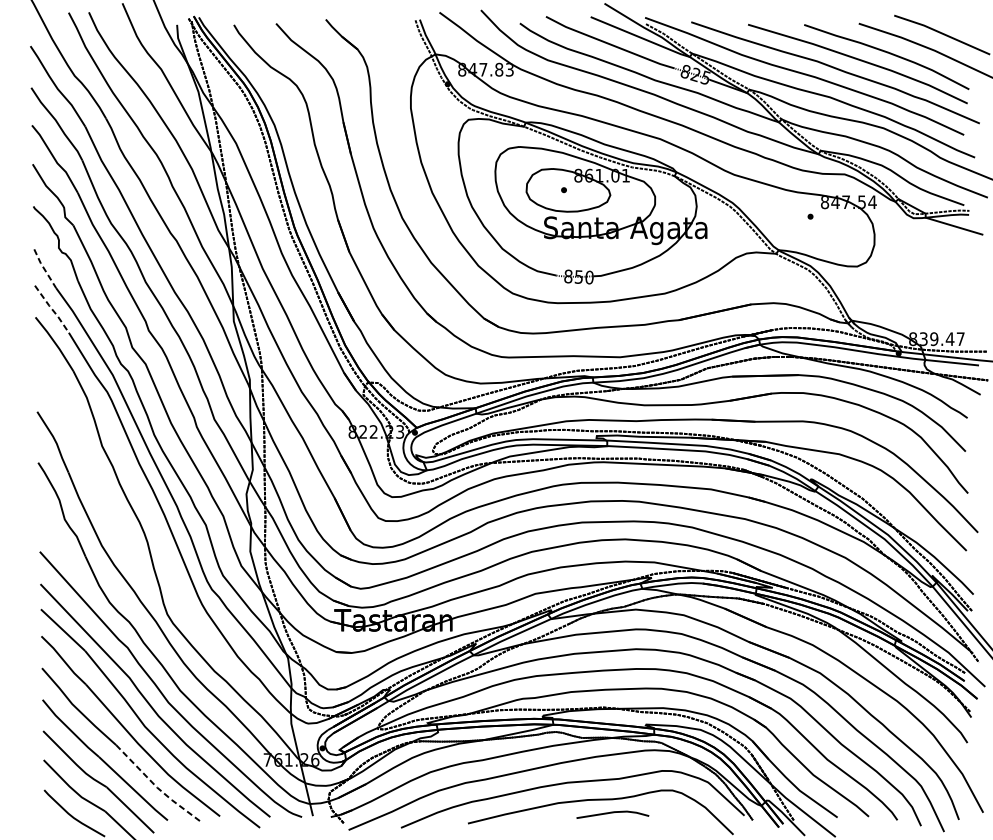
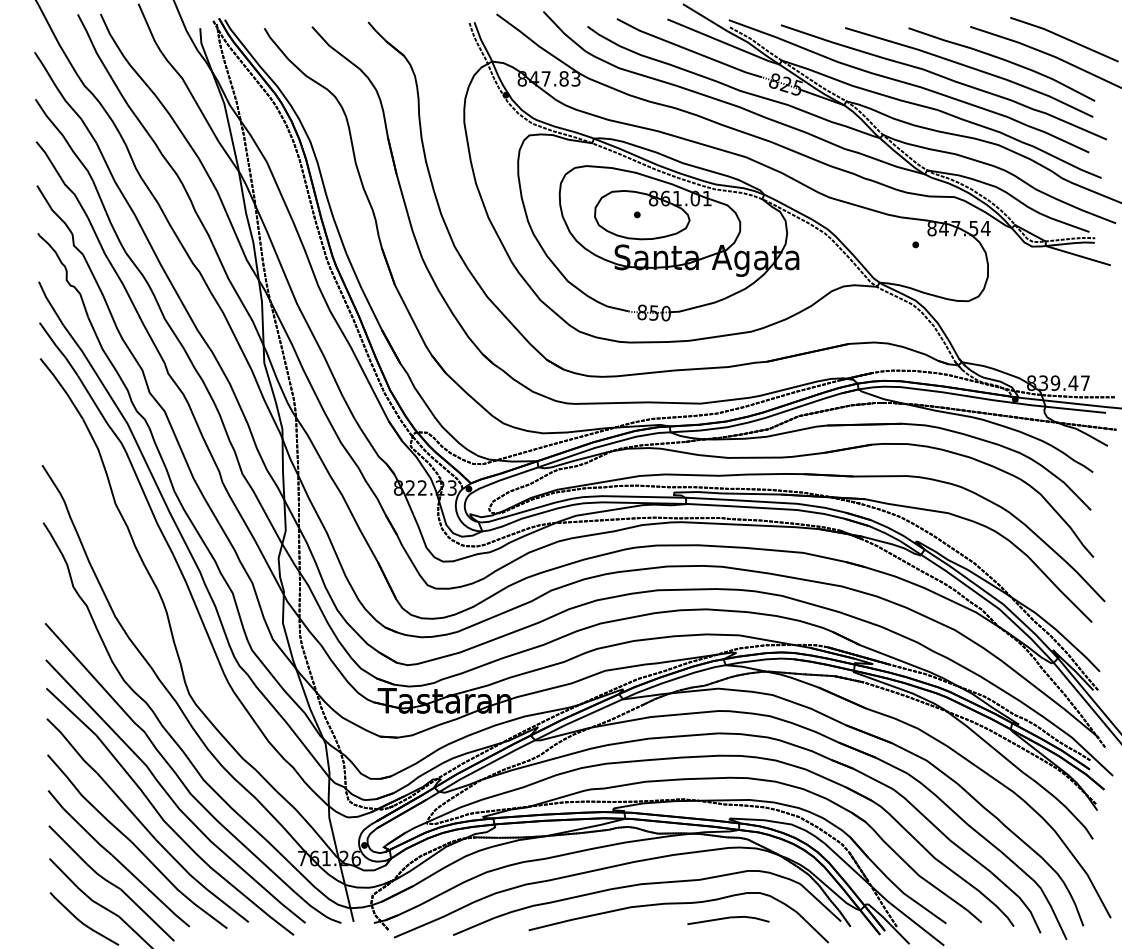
line: (44, 268) -> (50, 303), dashed -> solid
line: (52, 309) -> (59, 349), dashed -> solid
line: (156, 787) -> (177, 889), dashed -> solid
line: (612, 813) -> (728, 918), moved

